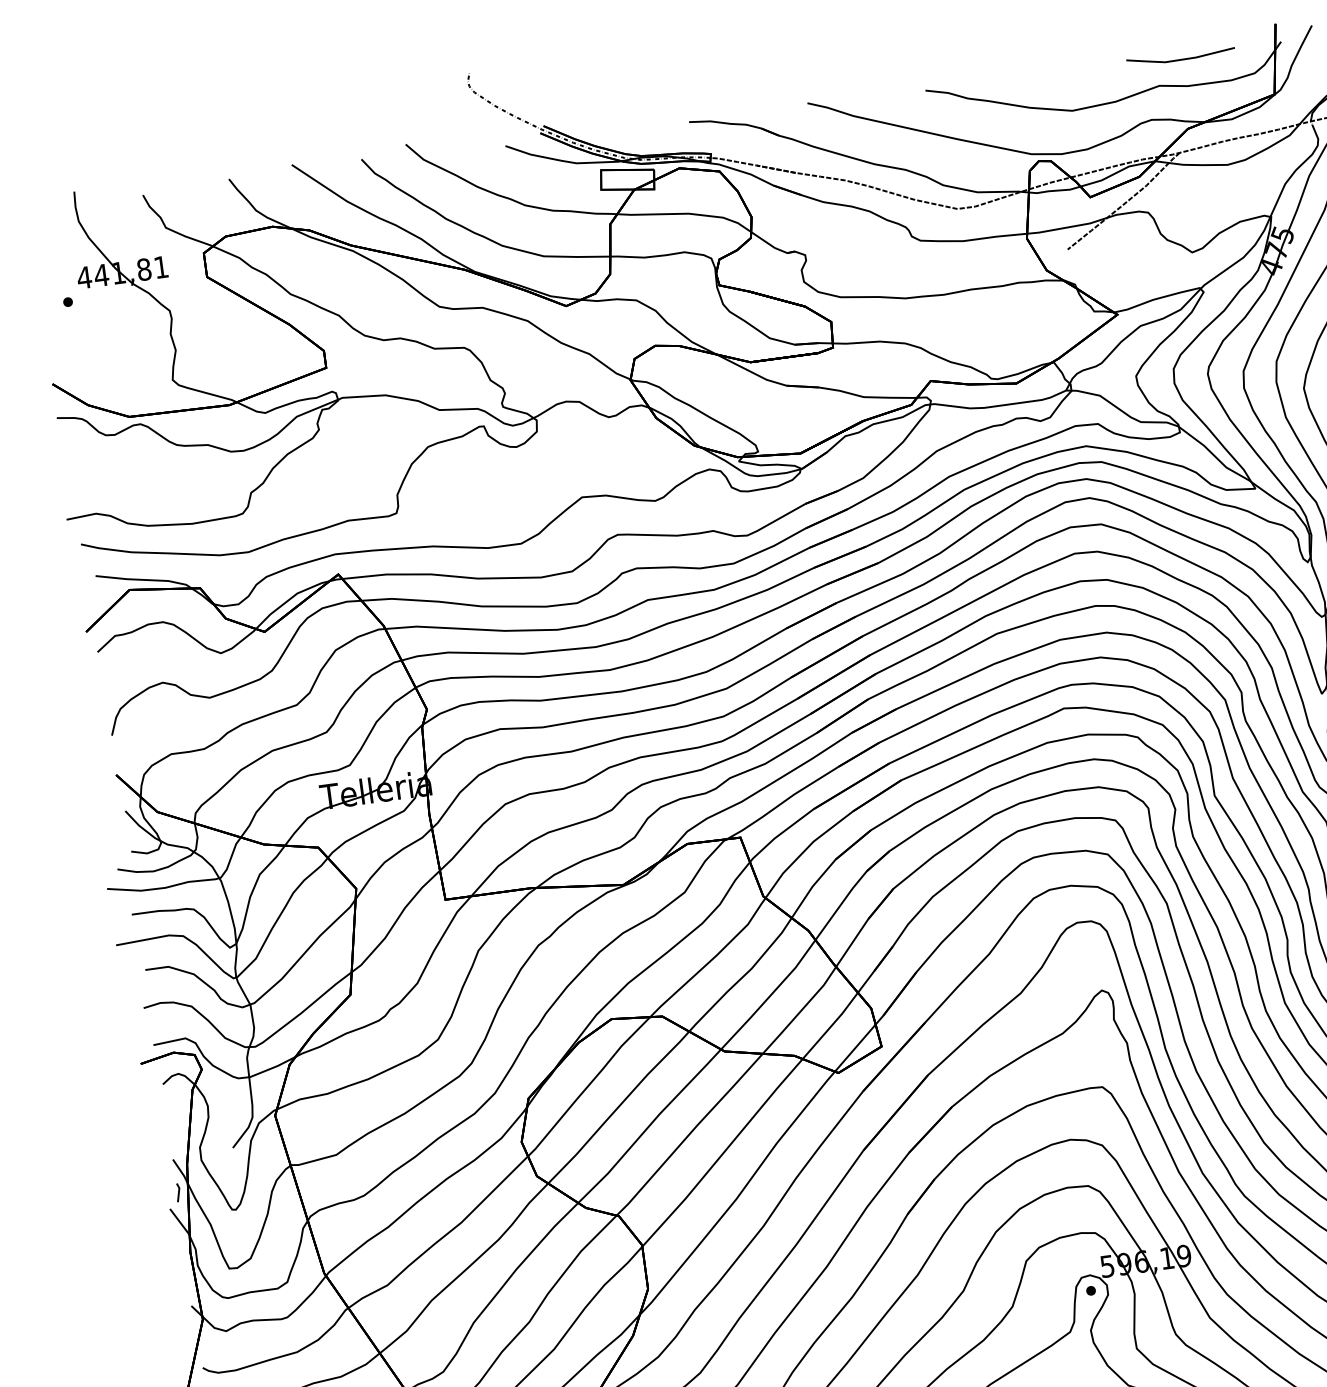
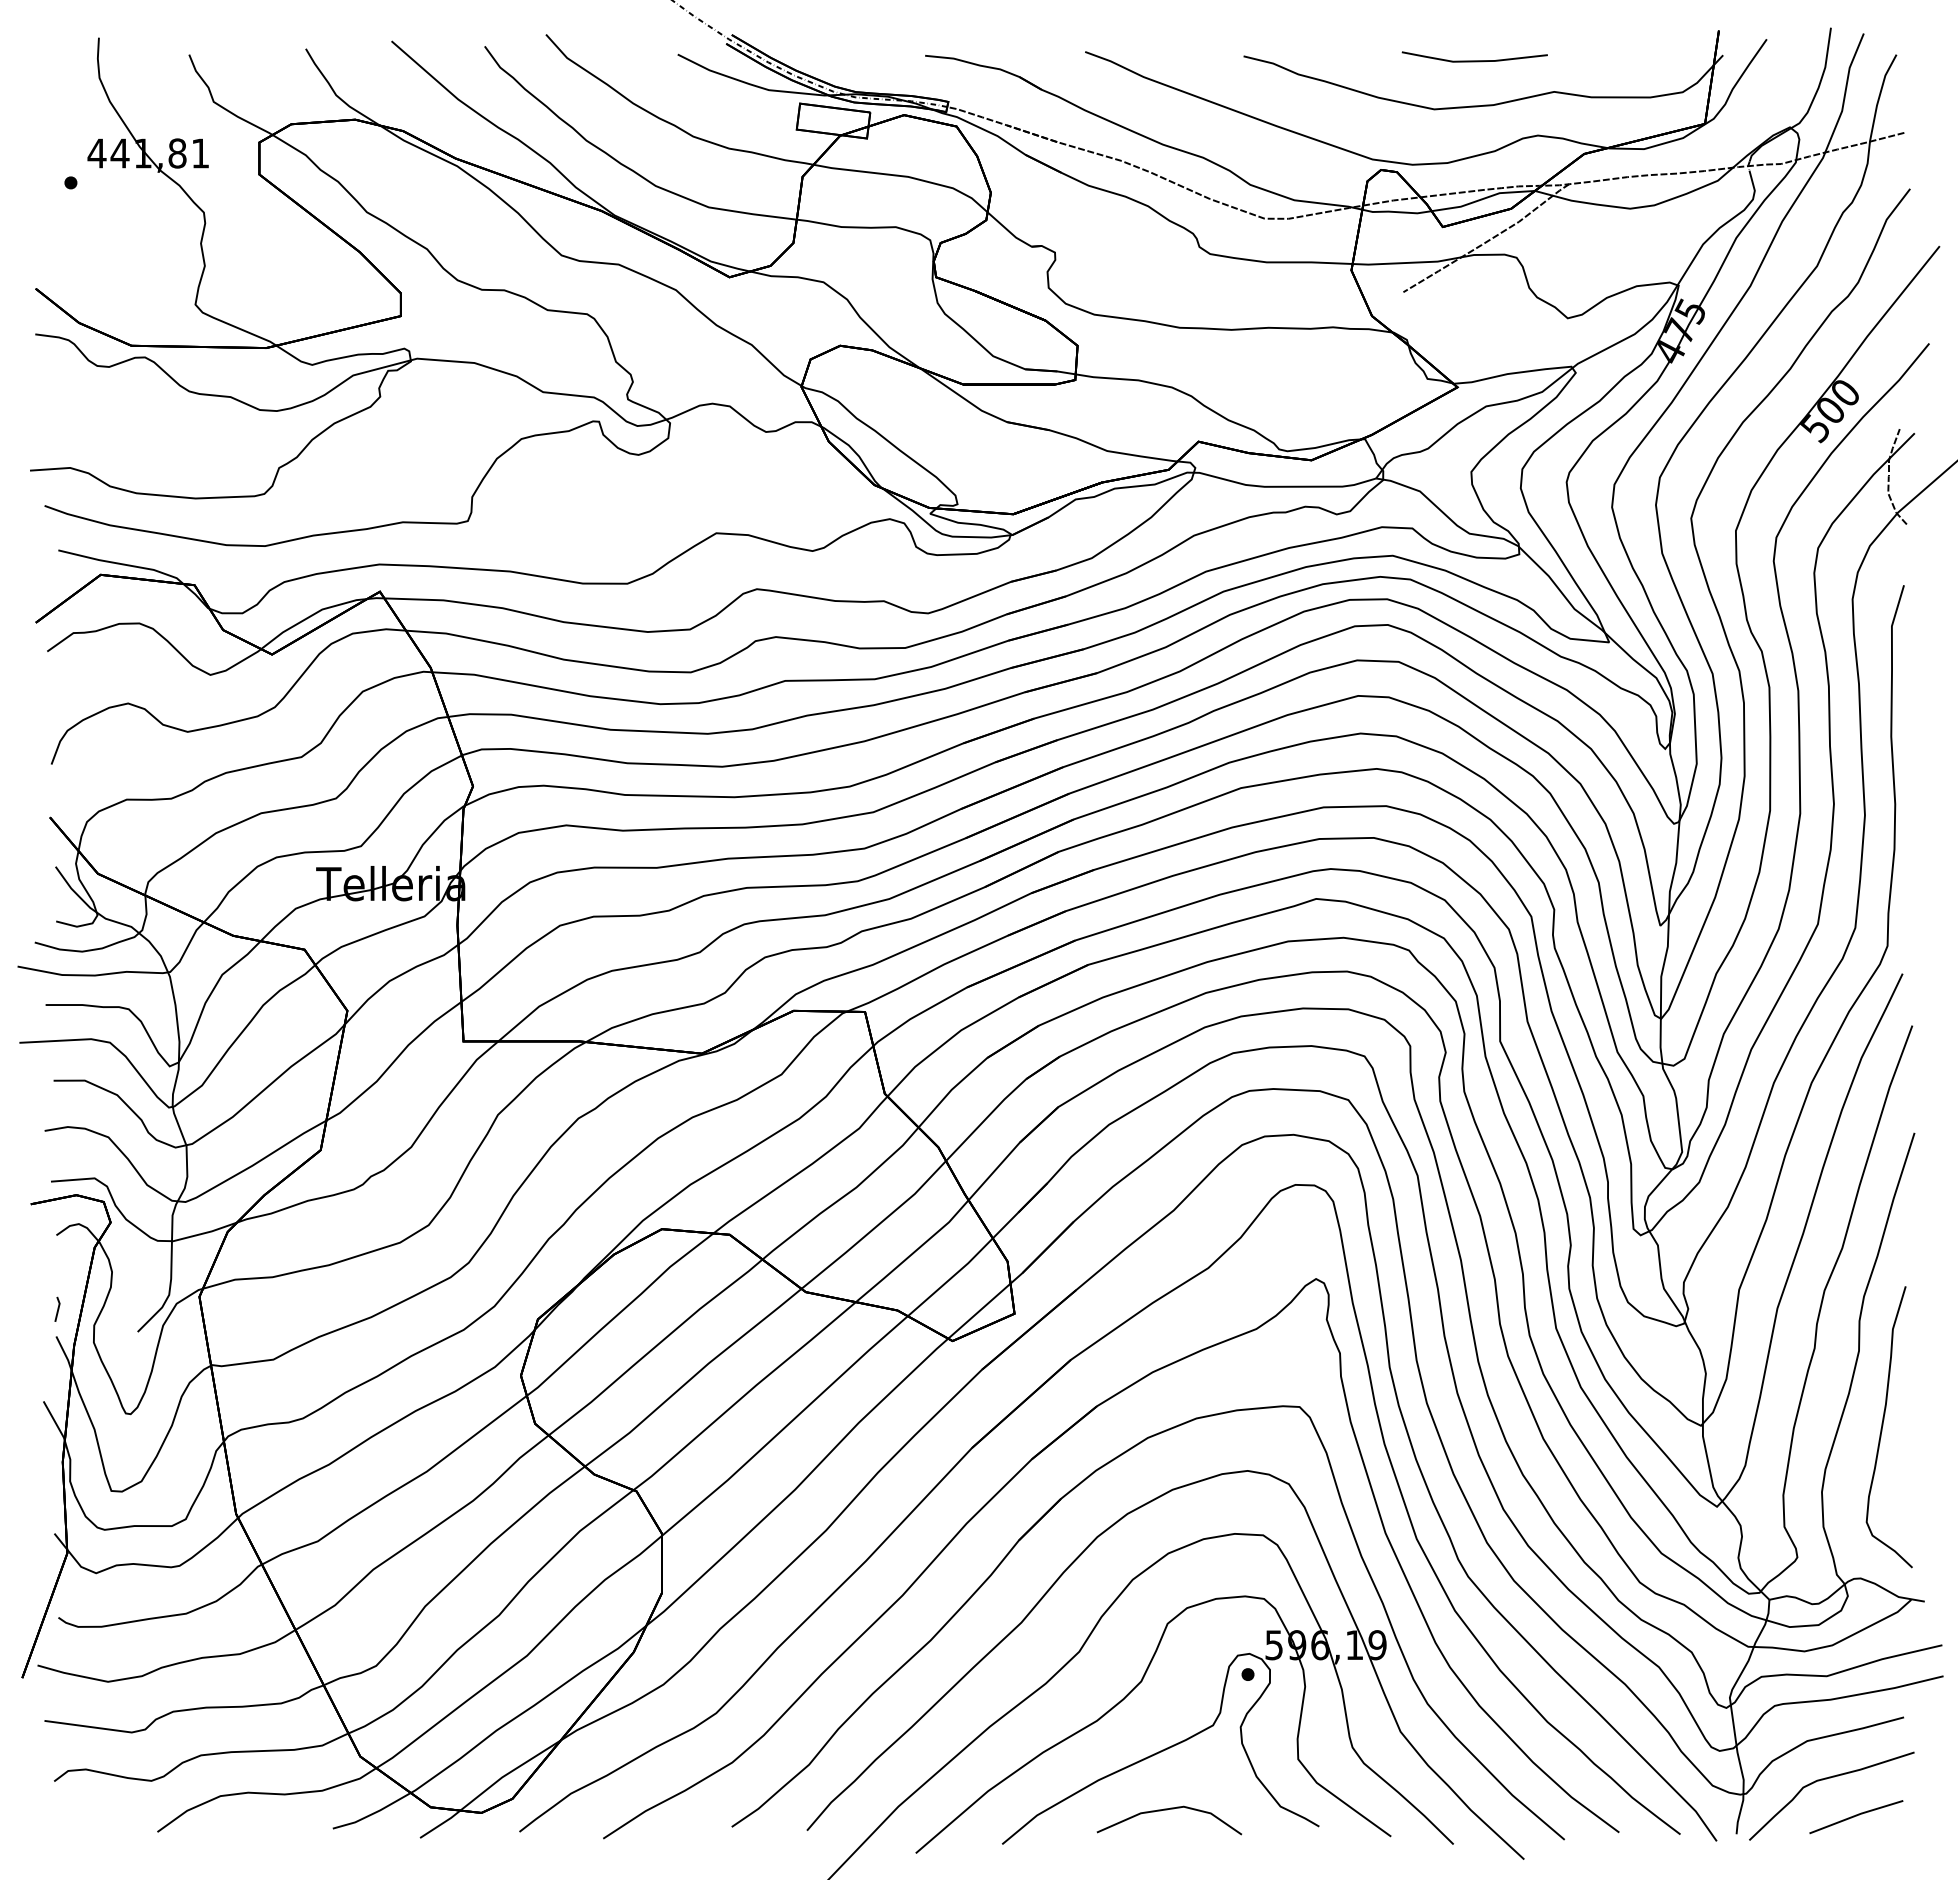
line: (1181, 59) -> (1474, 60), moved
line: (178, 1192) -> (57, 1308), moved

